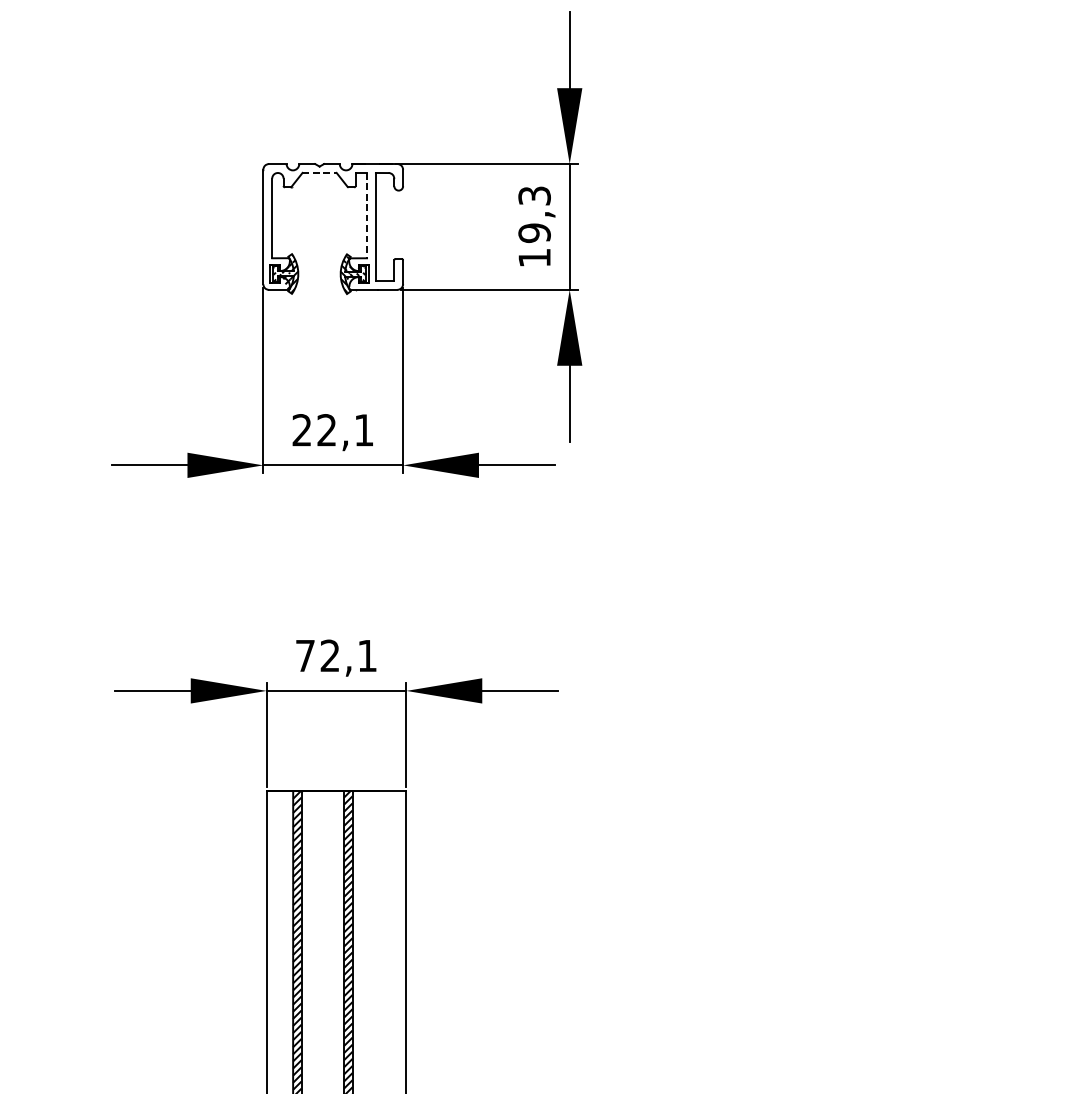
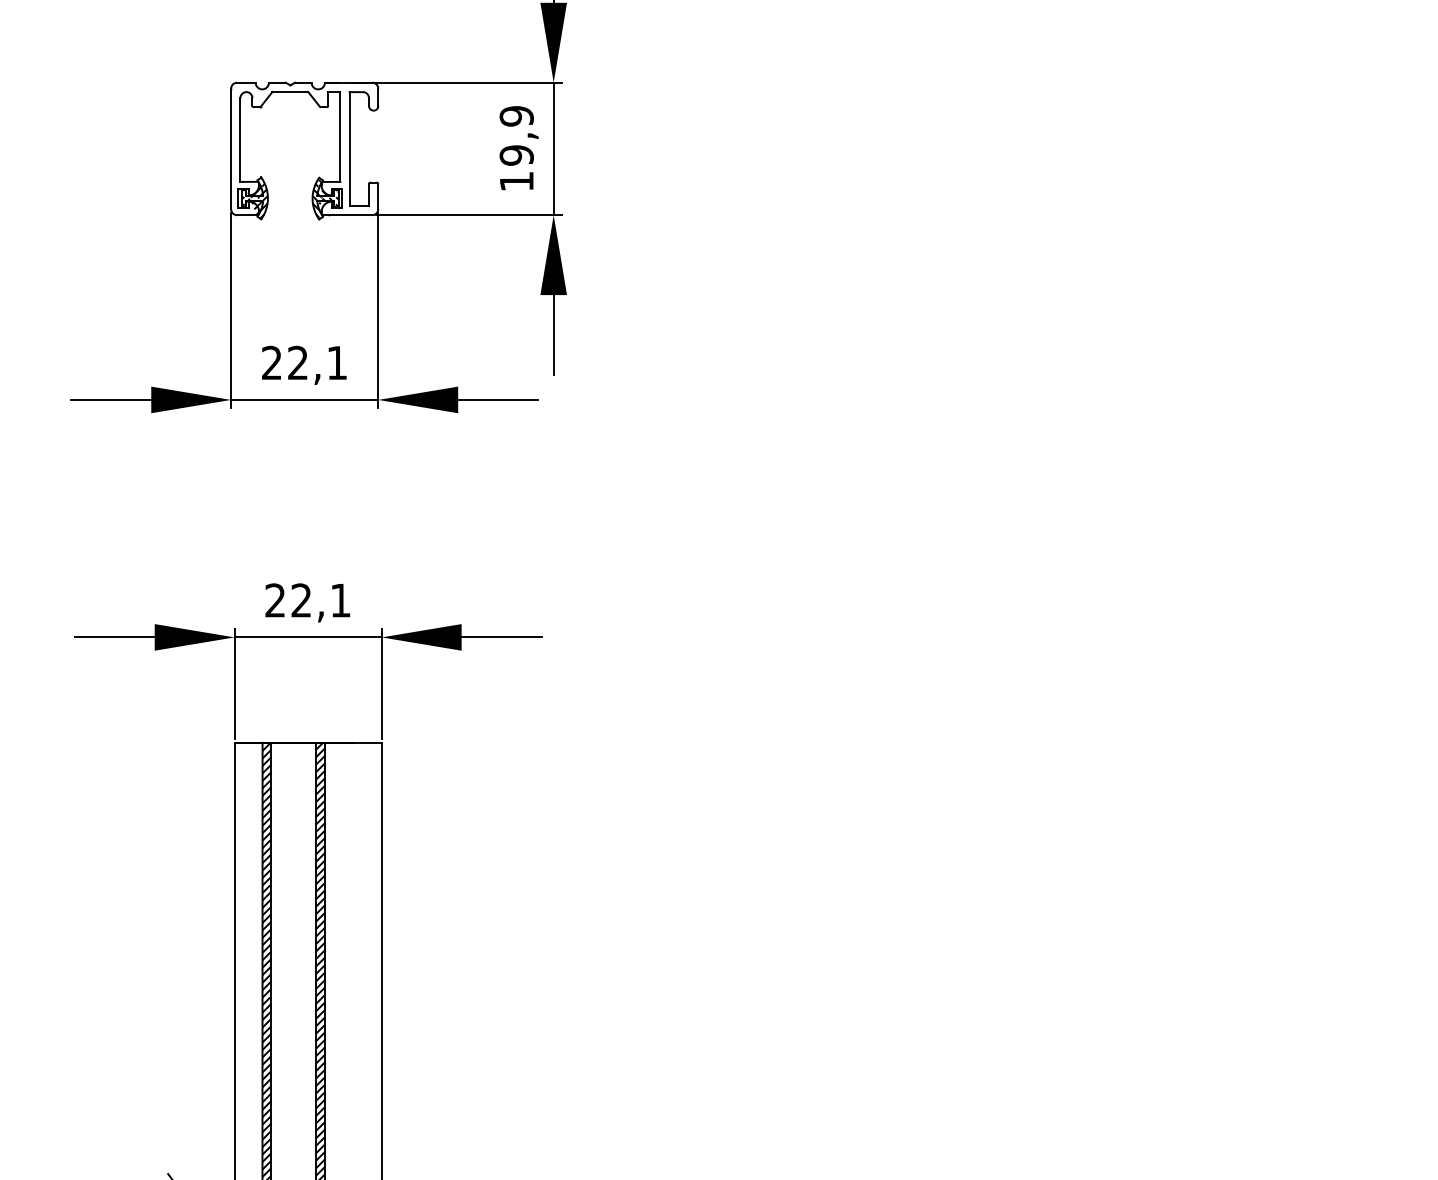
line: (319, 173) -> (290, 92), dashed -> solid
text: (534, 196) -> (516, 116), 19,3 -> 19,9
line: (367, 216) -> (340, 137), dashed -> solid
text: (305, 655) -> (275, 600), 72,1 -> 22,1

